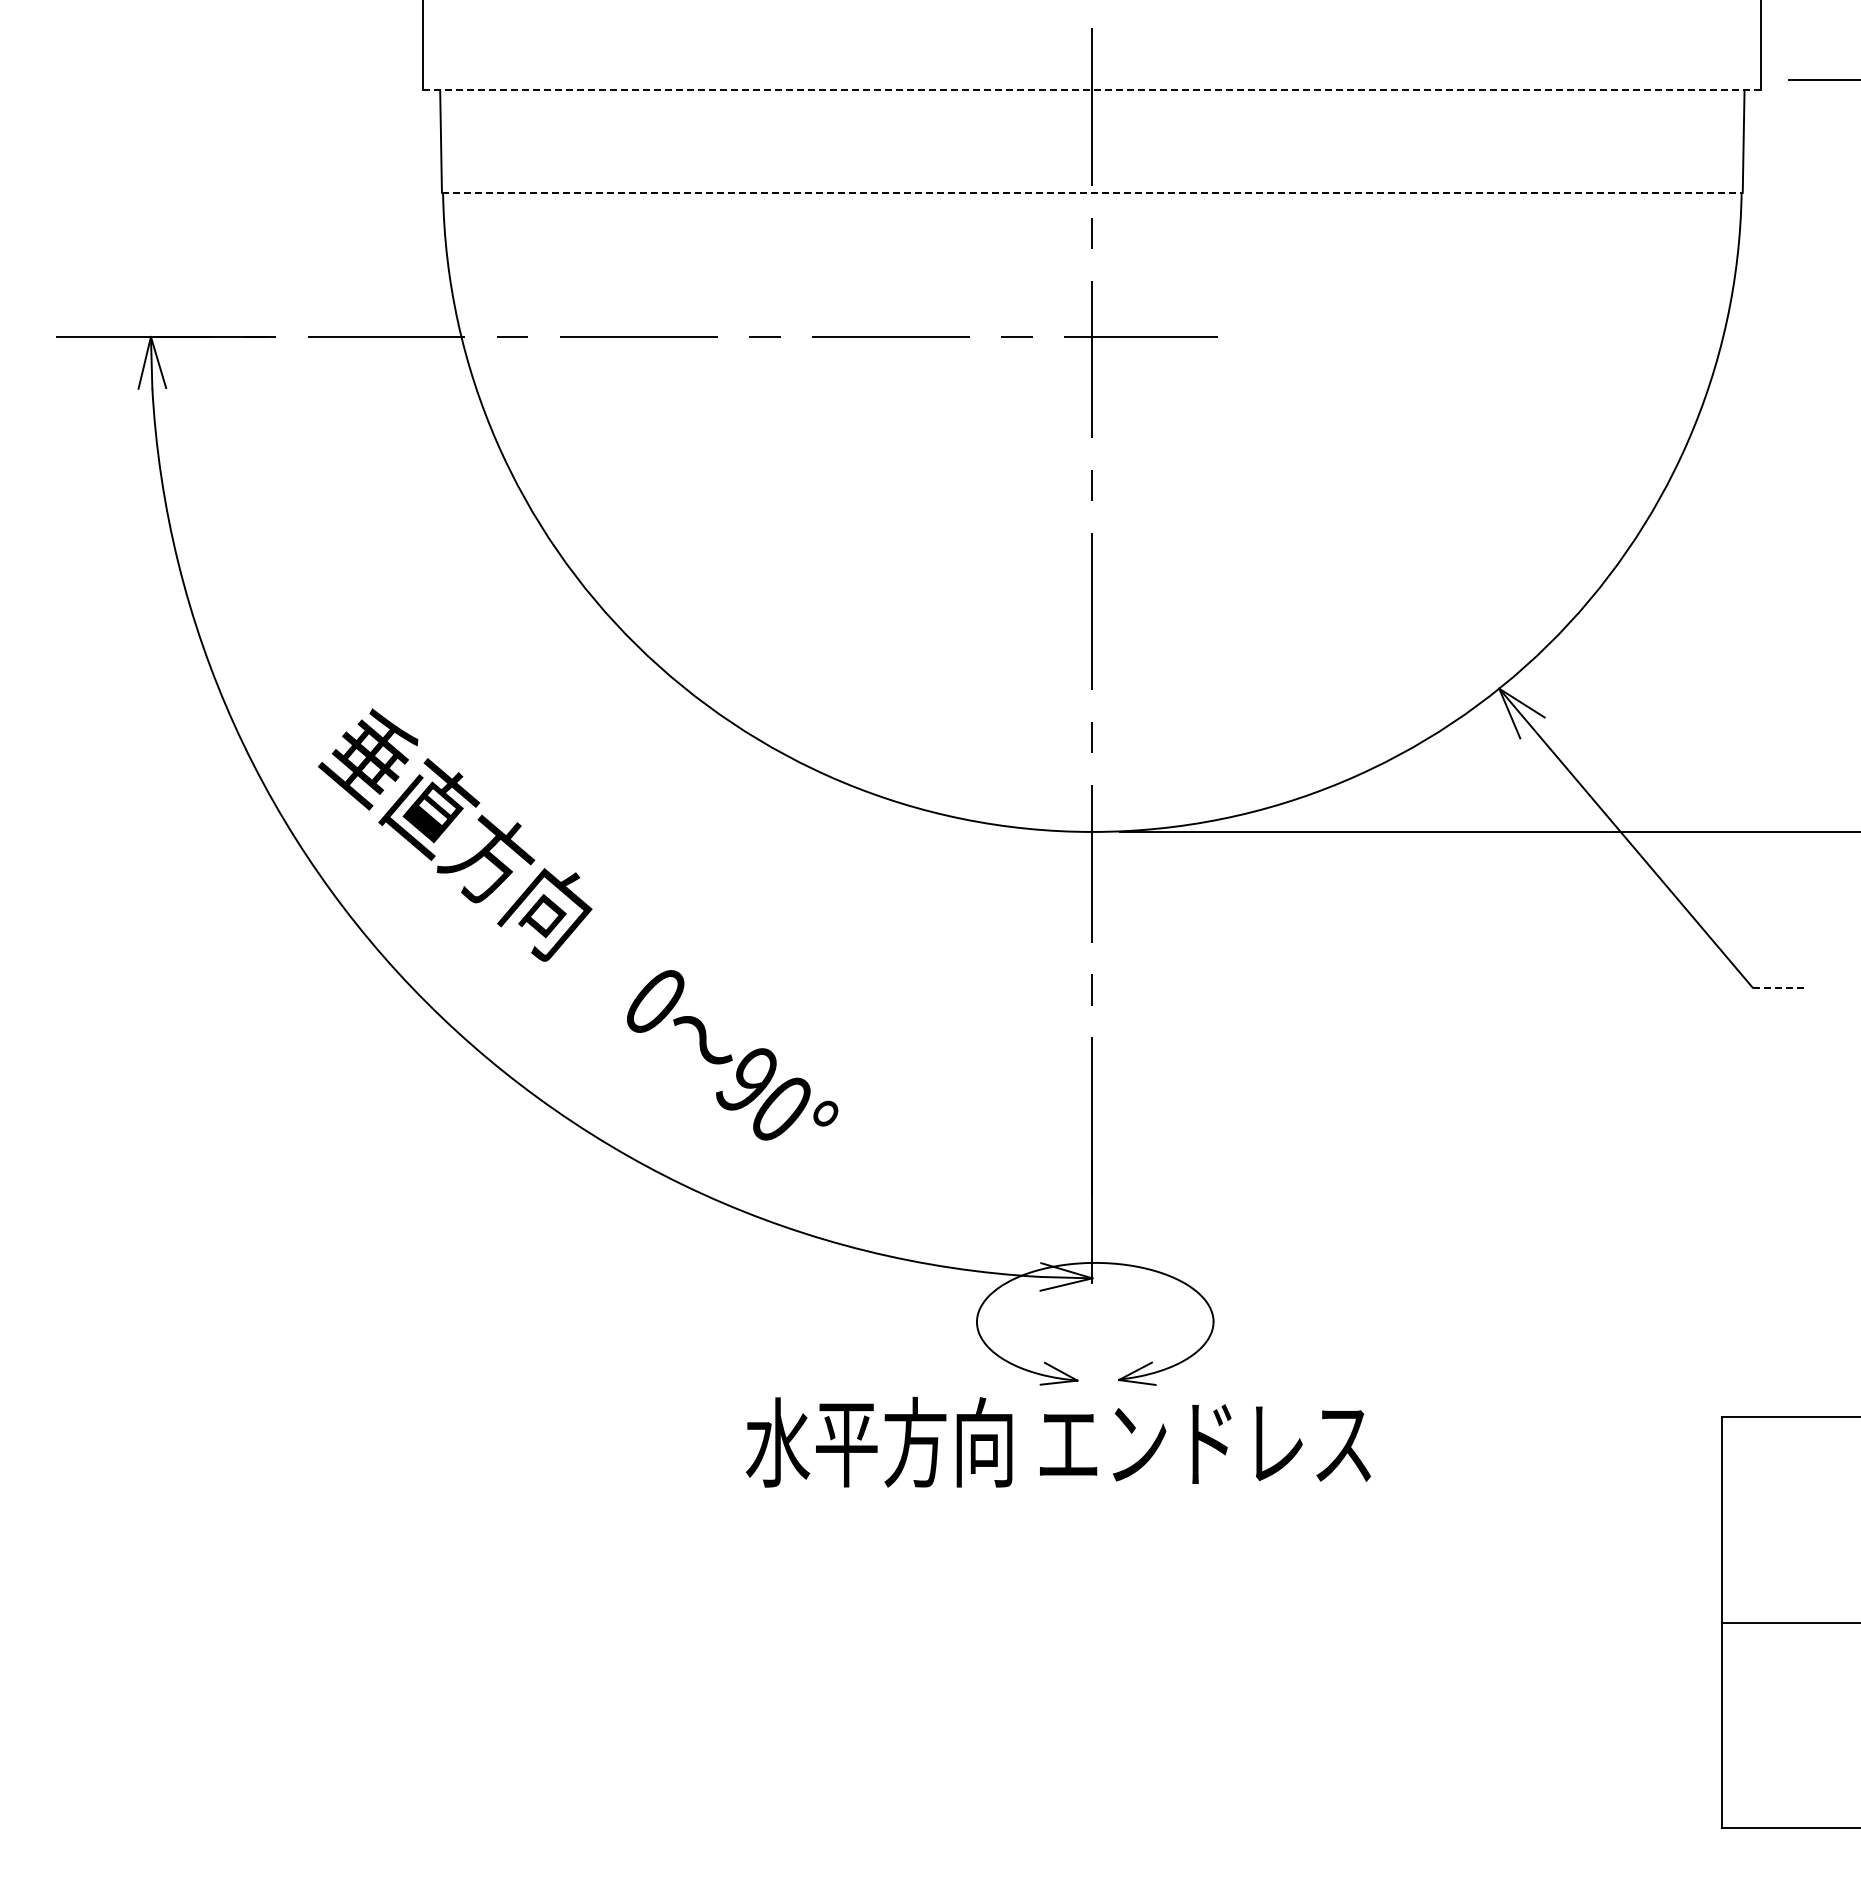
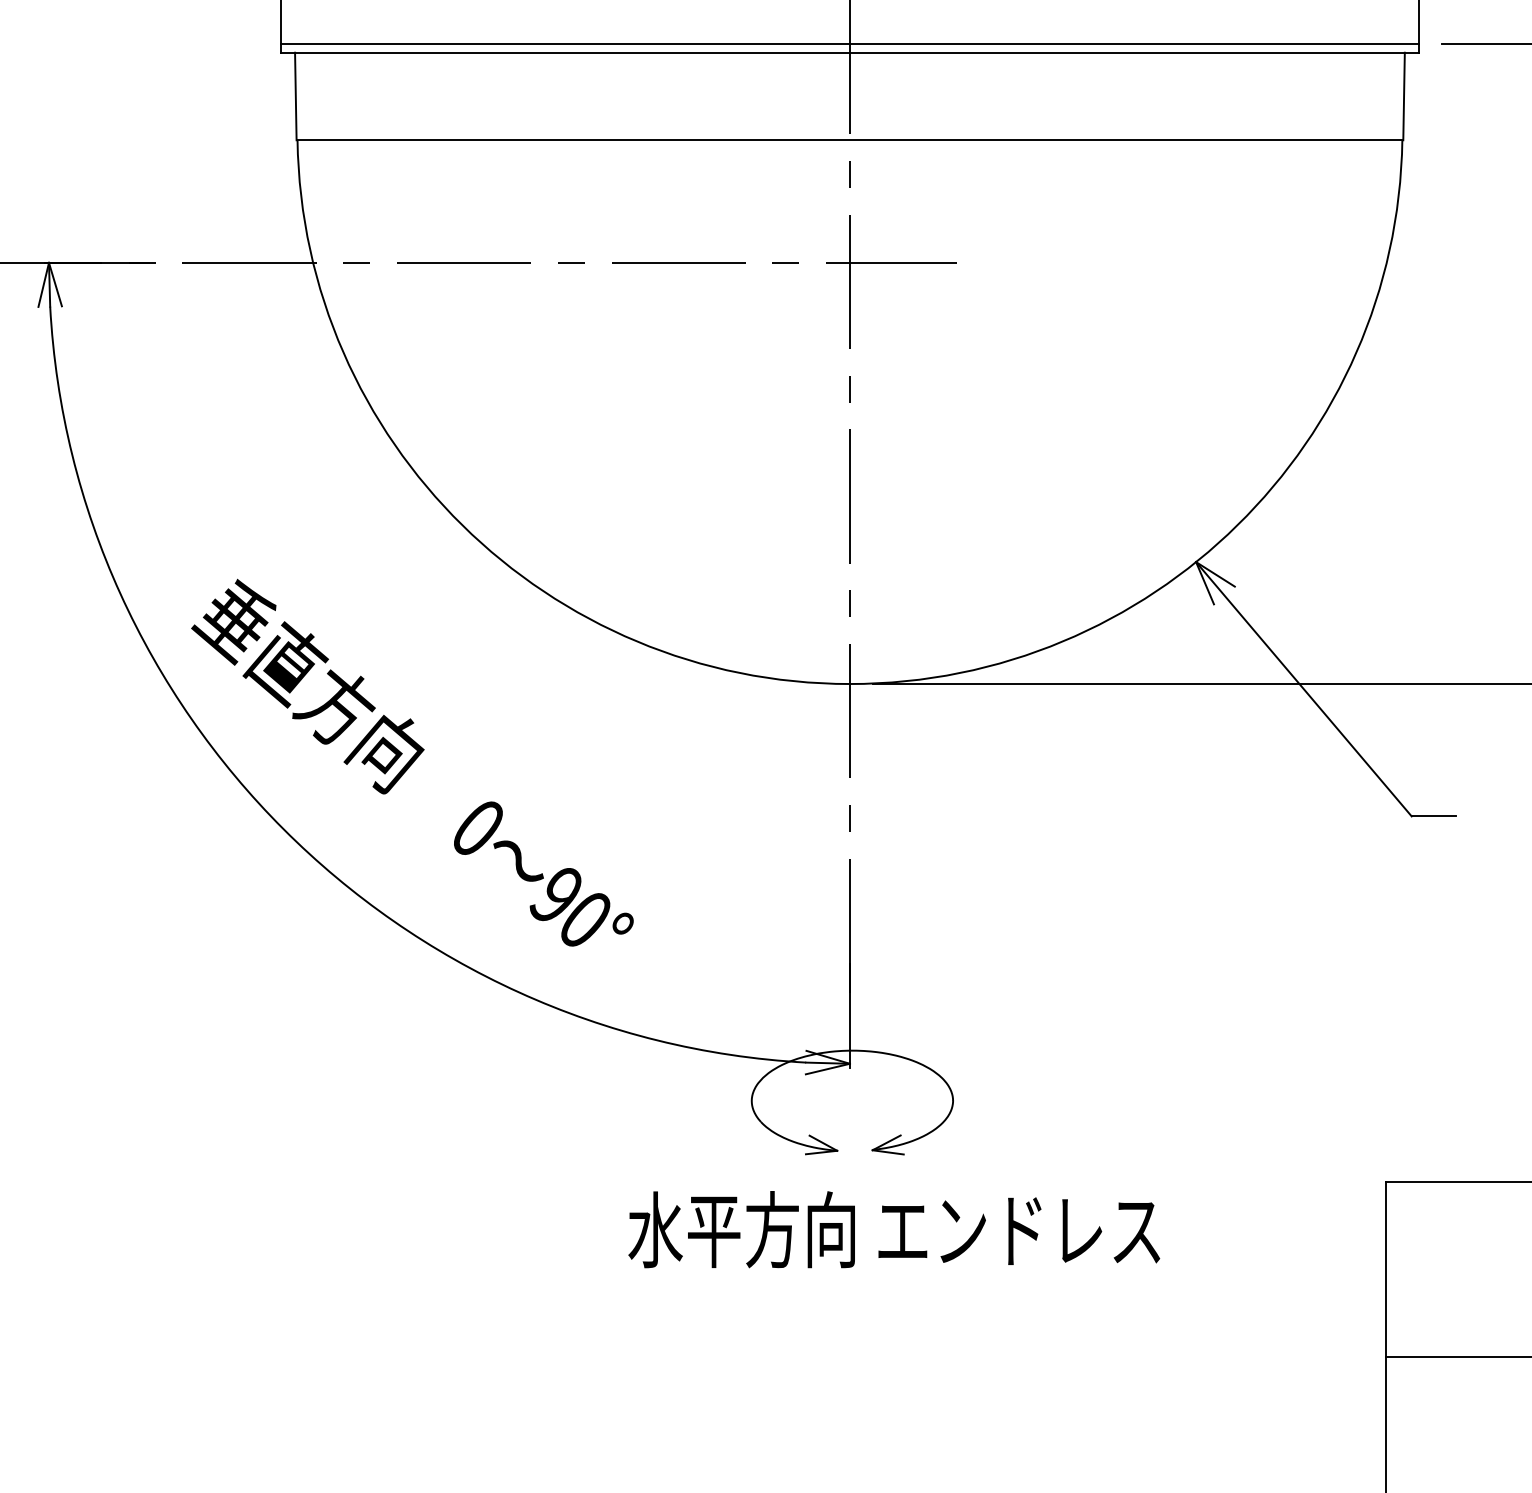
line: (1092, 79) -> (850, 43), added
line: (1092, 89) -> (850, 52), dashed -> solid
line: (1092, 192) -> (850, 139), dashed -> solid
line: (1778, 987) -> (1433, 816), dashed -> solid
text: (1057, 1441) -> (893, 1228), moved

